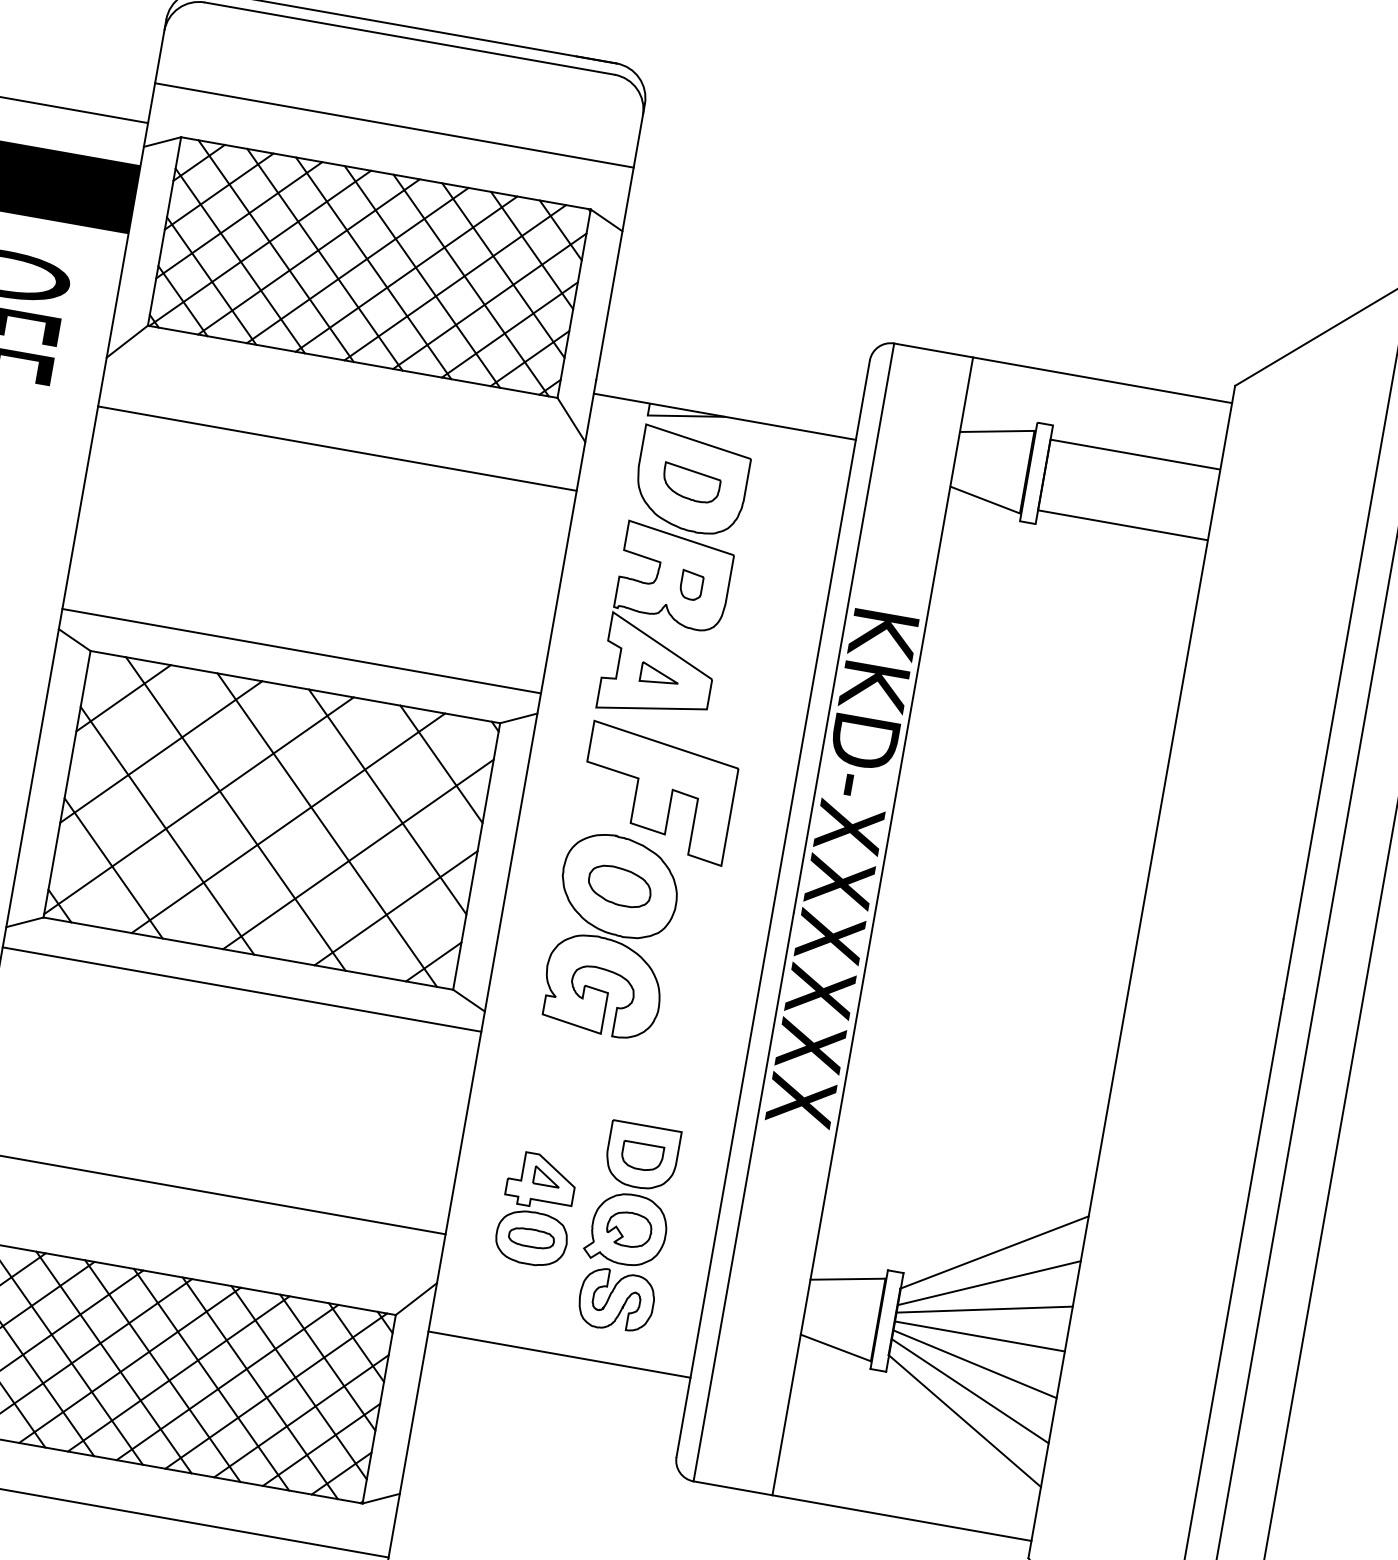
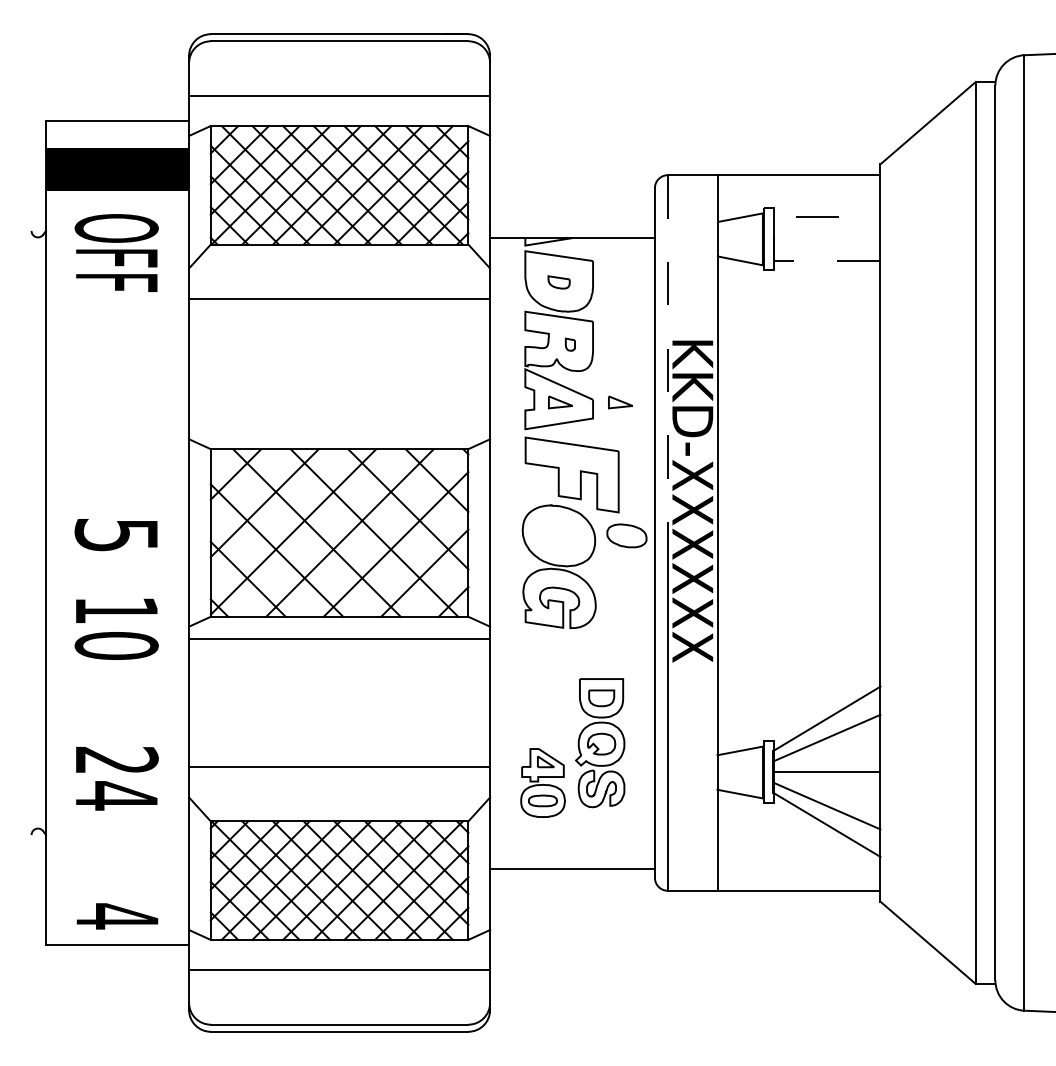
line: (1044, 473) -> (773, 238), solid -> dashed
part: (690, 483) -> (558, 282), size x0.6
part: (691, 585) -> (570, 344), size x0.7
line: (843, 628) -> (667, 354), solid -> dashed
line: (301, 651) -> (339, 426), removed
part: (755, 691) -> (620, 402), added
part: (619, 885) -> (626, 535), moved
part: (536, 1208) -> (542, 782), moved
line: (983, 1309) -> (826, 754), removed
line: (559, 1353) -> (572, 868), moved
line: (974, 1364) -> (826, 789), removed

